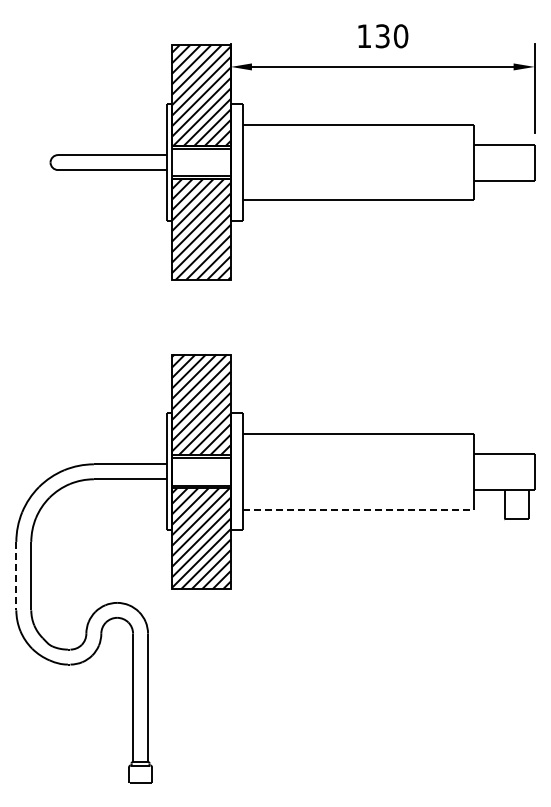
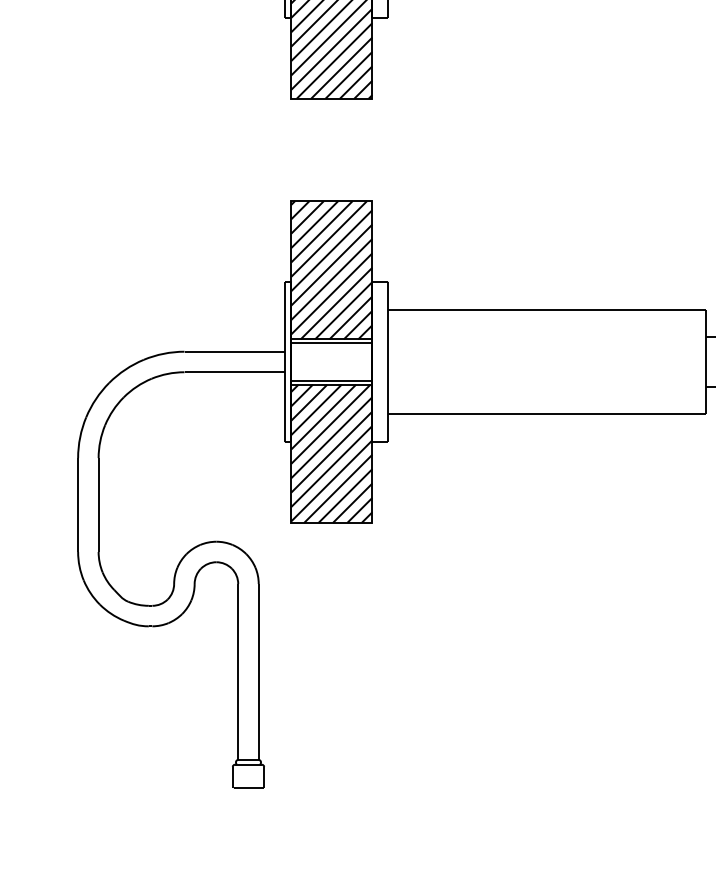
line: (358, 509) -> (547, 413), dashed -> solid
line: (16, 576) -> (78, 505), dashed -> solid

